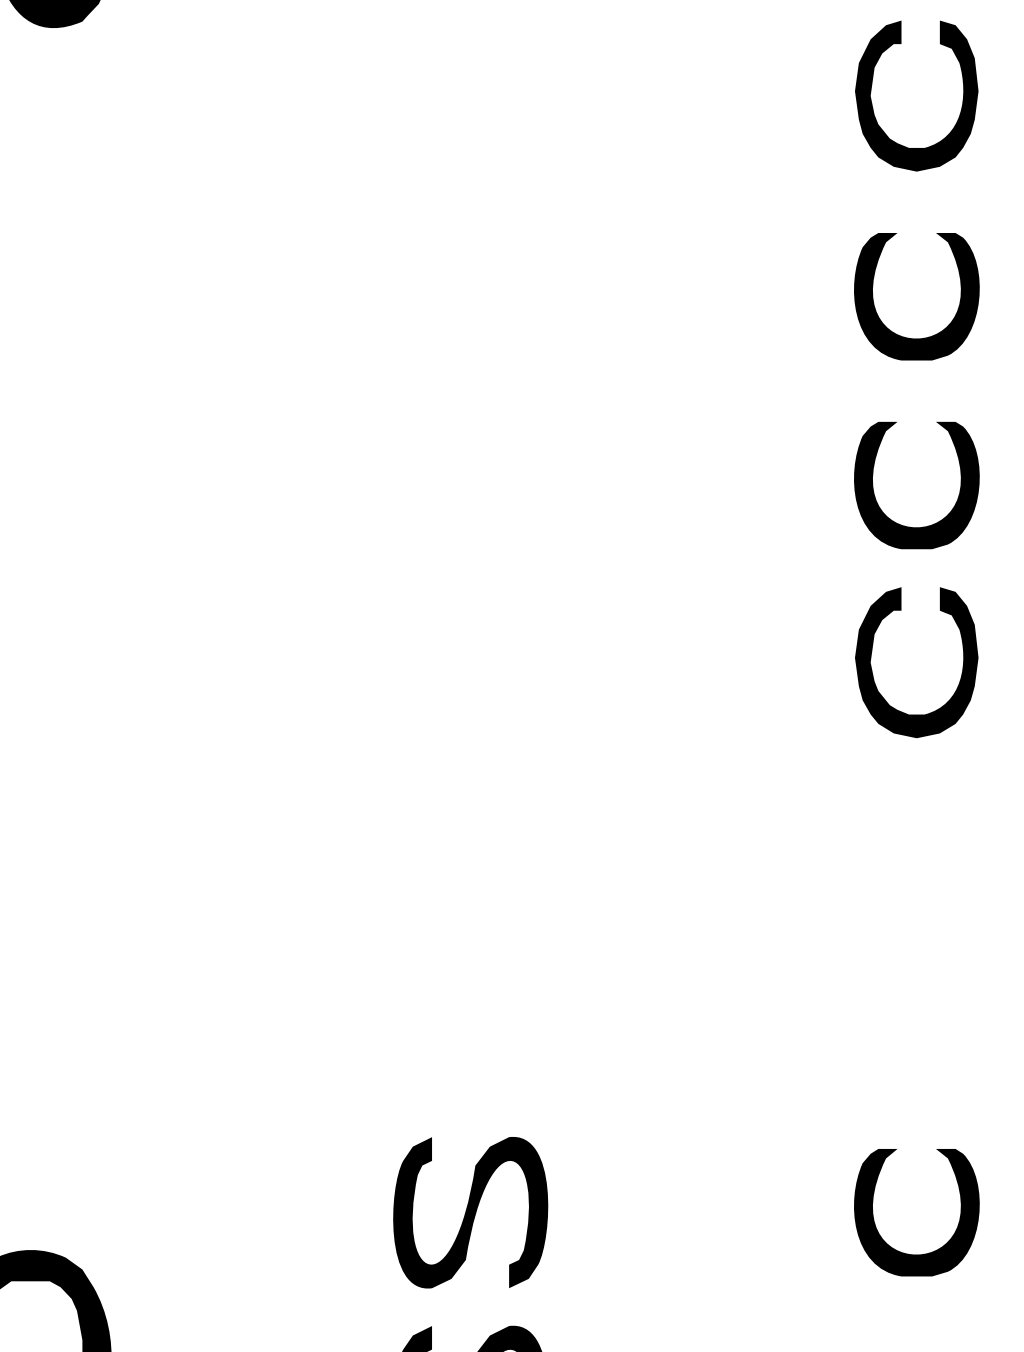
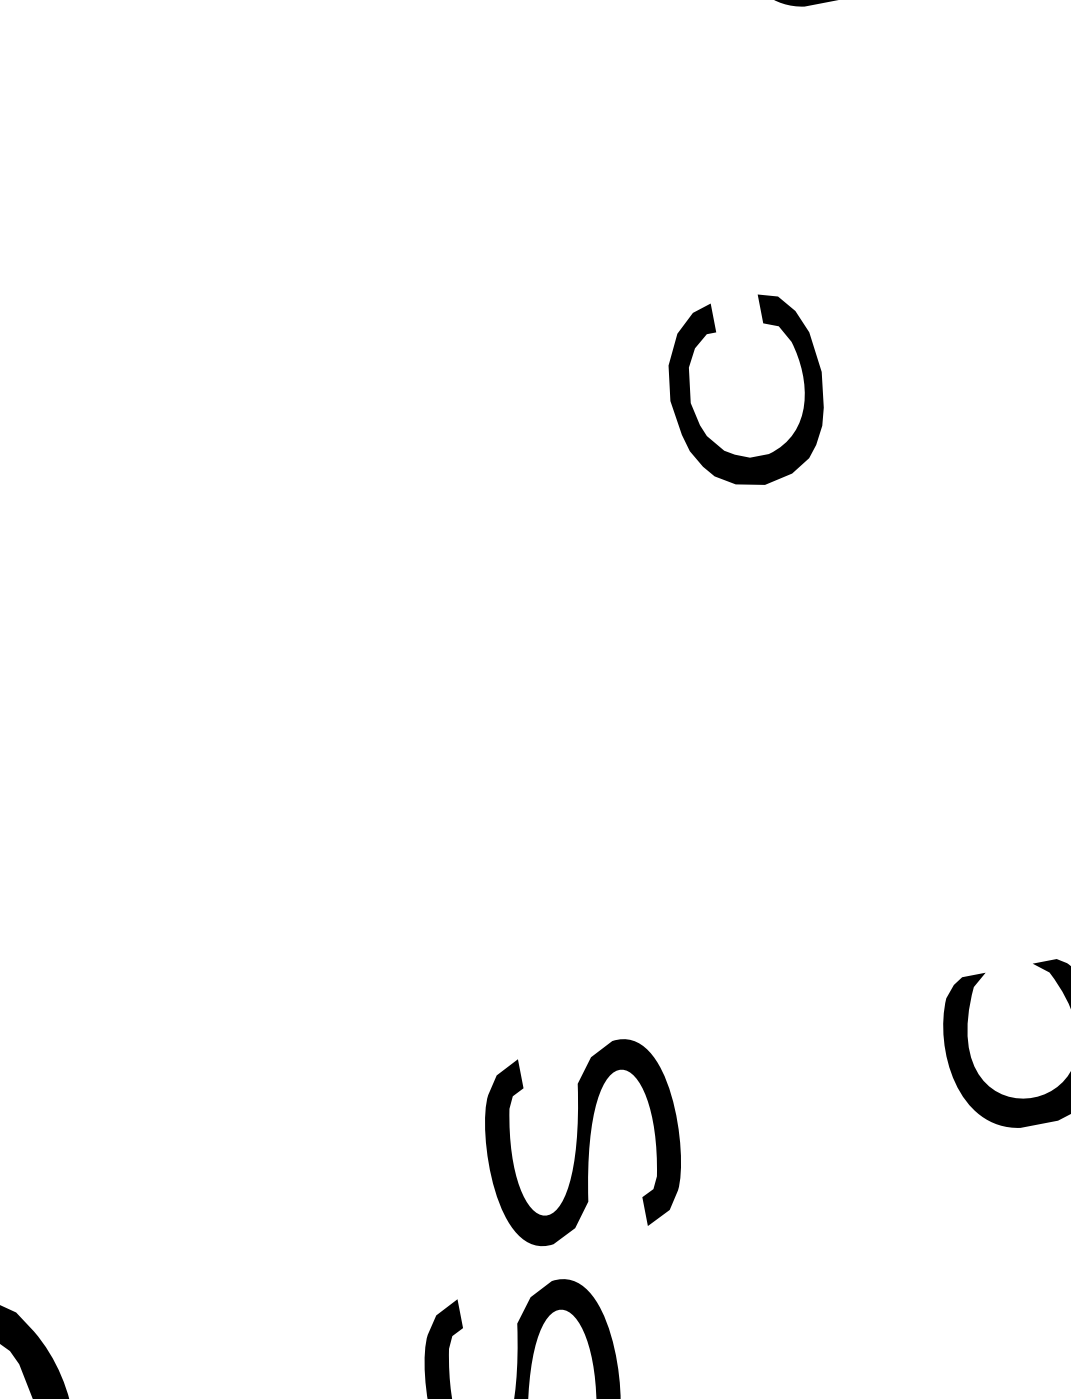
fill: (916, 485) -> (852, 156), removed
part: (872, 669) -> (694, 411), moved
part: (470, 1212) -> (582, 1142), moved

